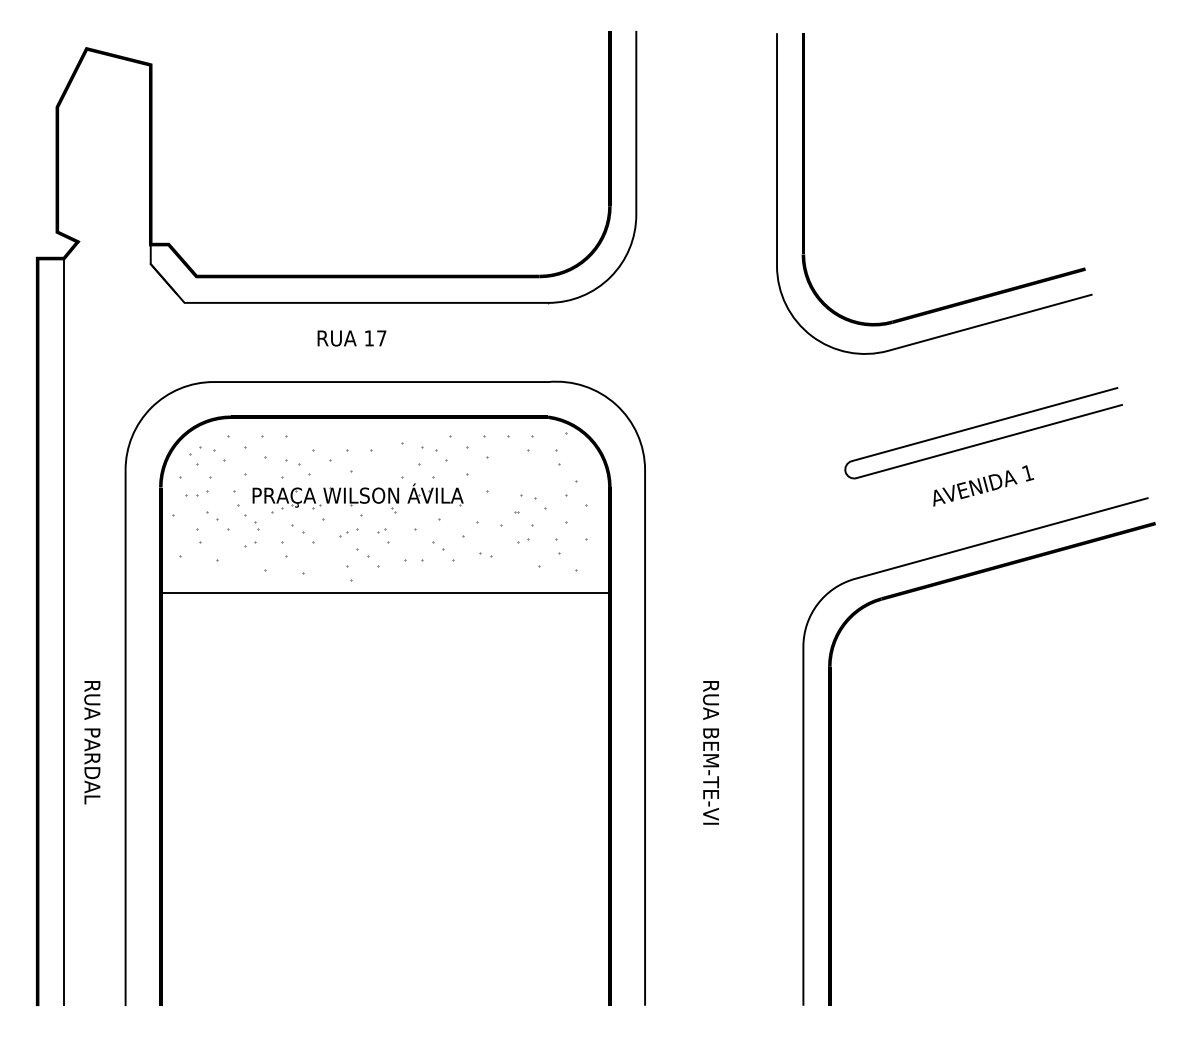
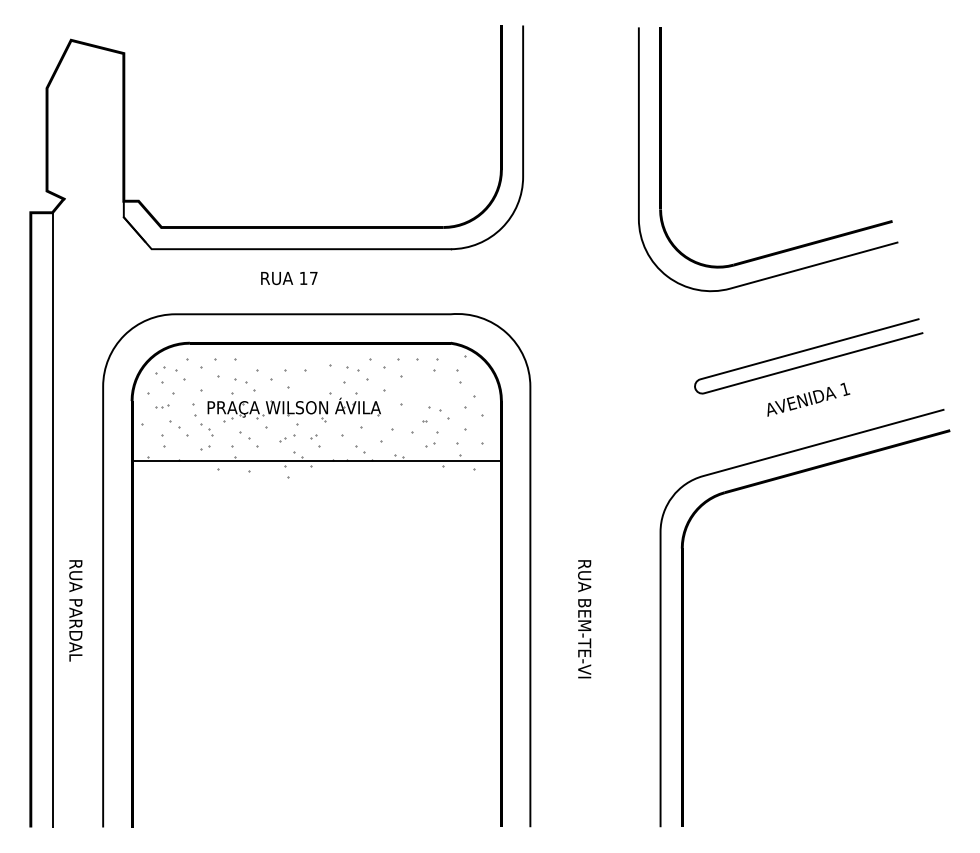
part: (196, 492) -> (161, 405), size x0.7
line: (385, 592) -> (316, 460), moved

